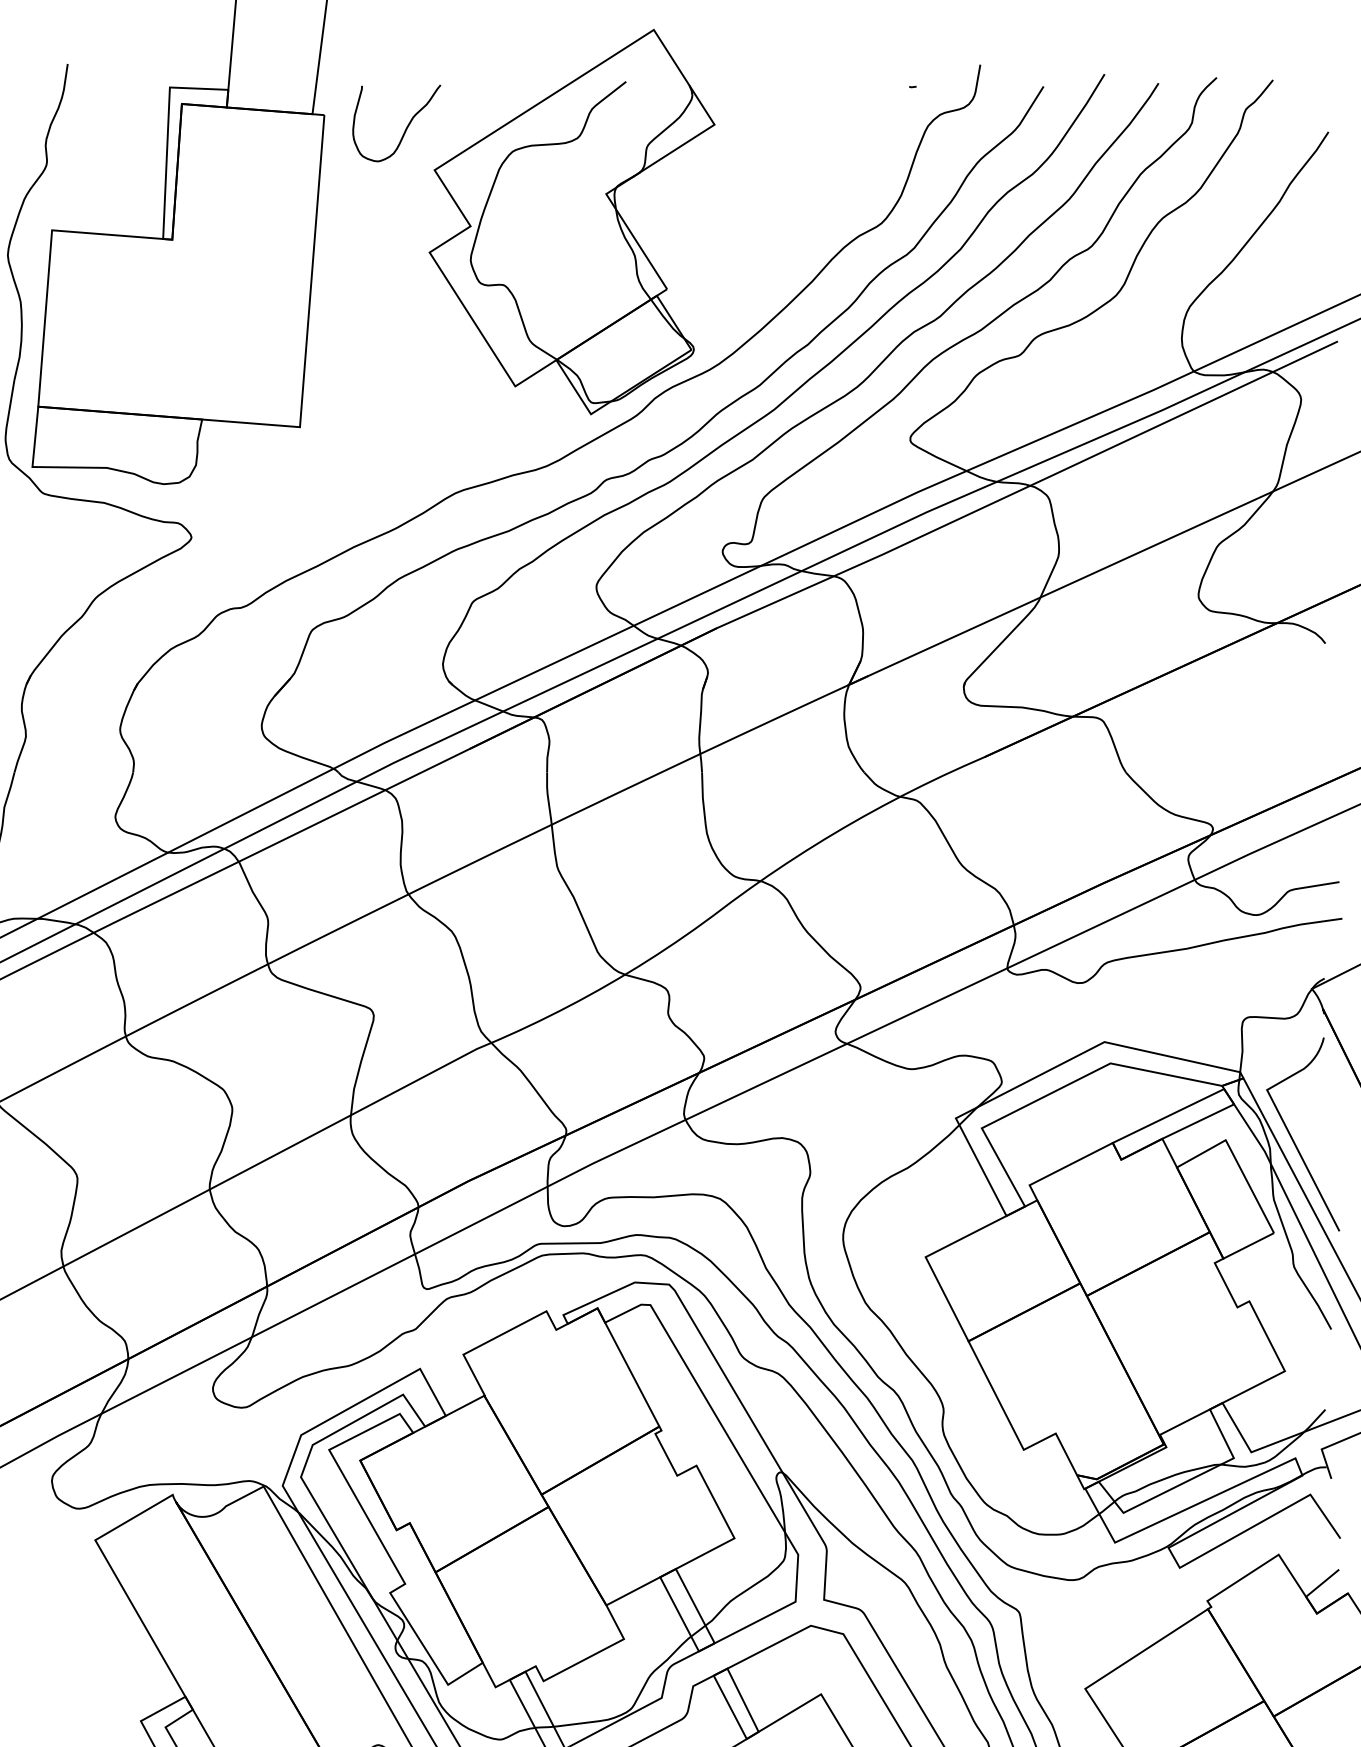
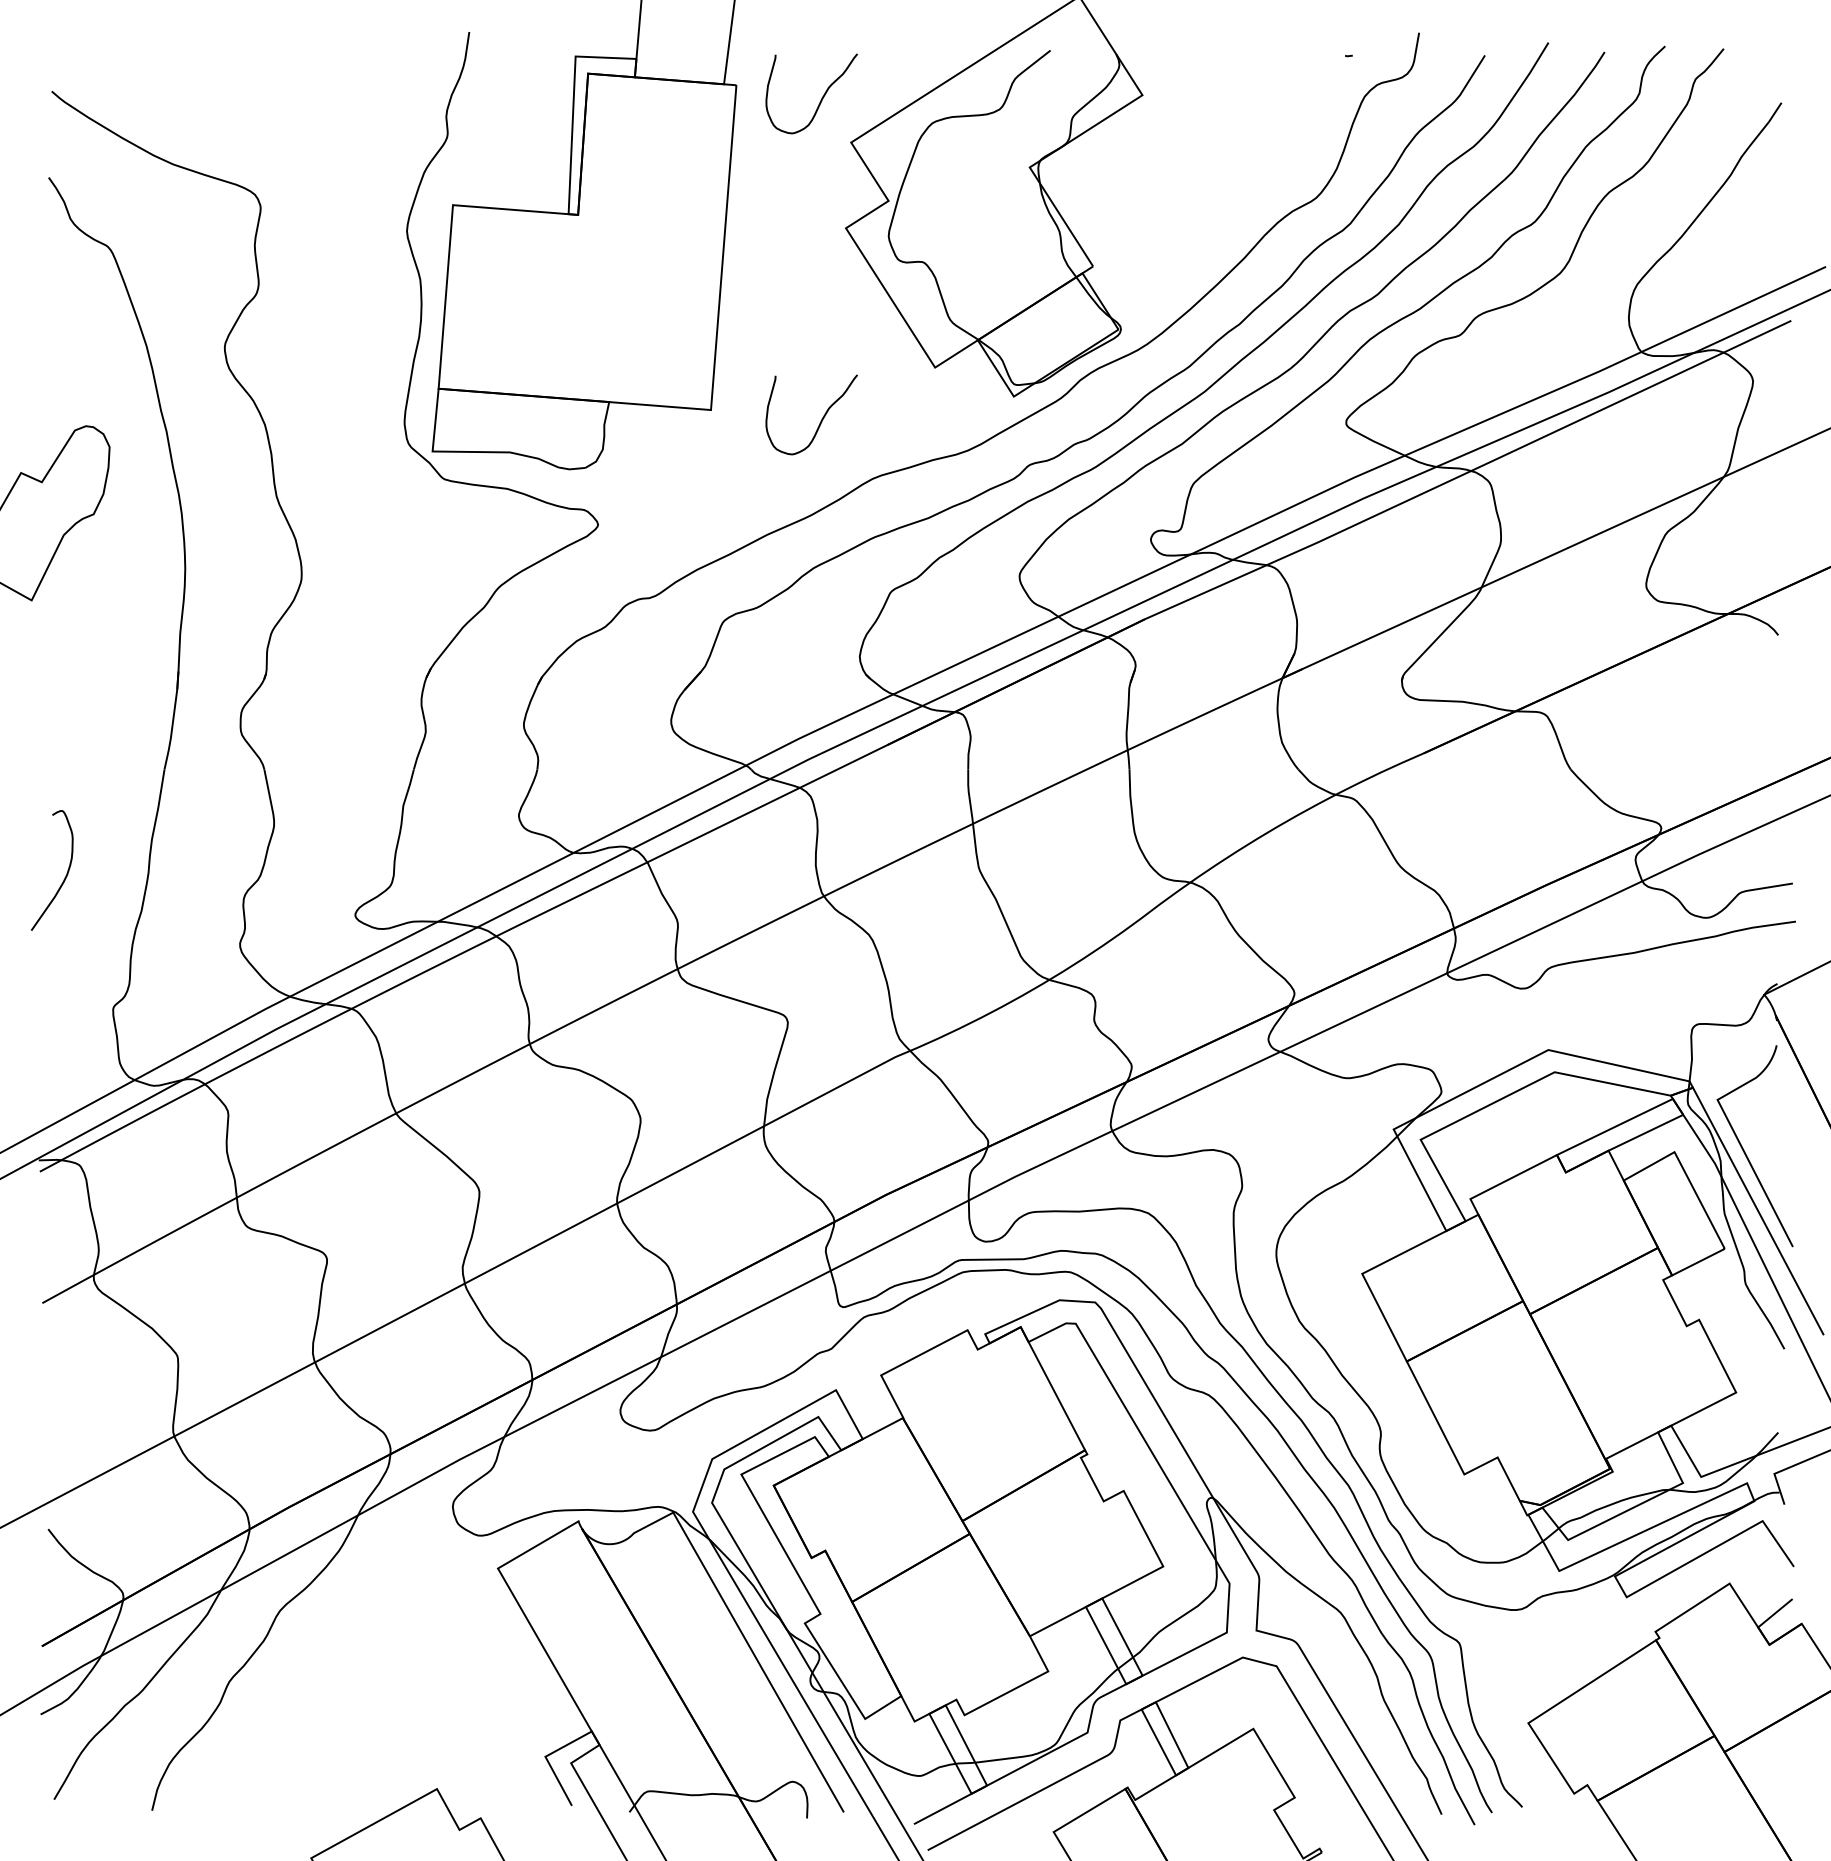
curve: (406, 436) -> (821, 419), added

